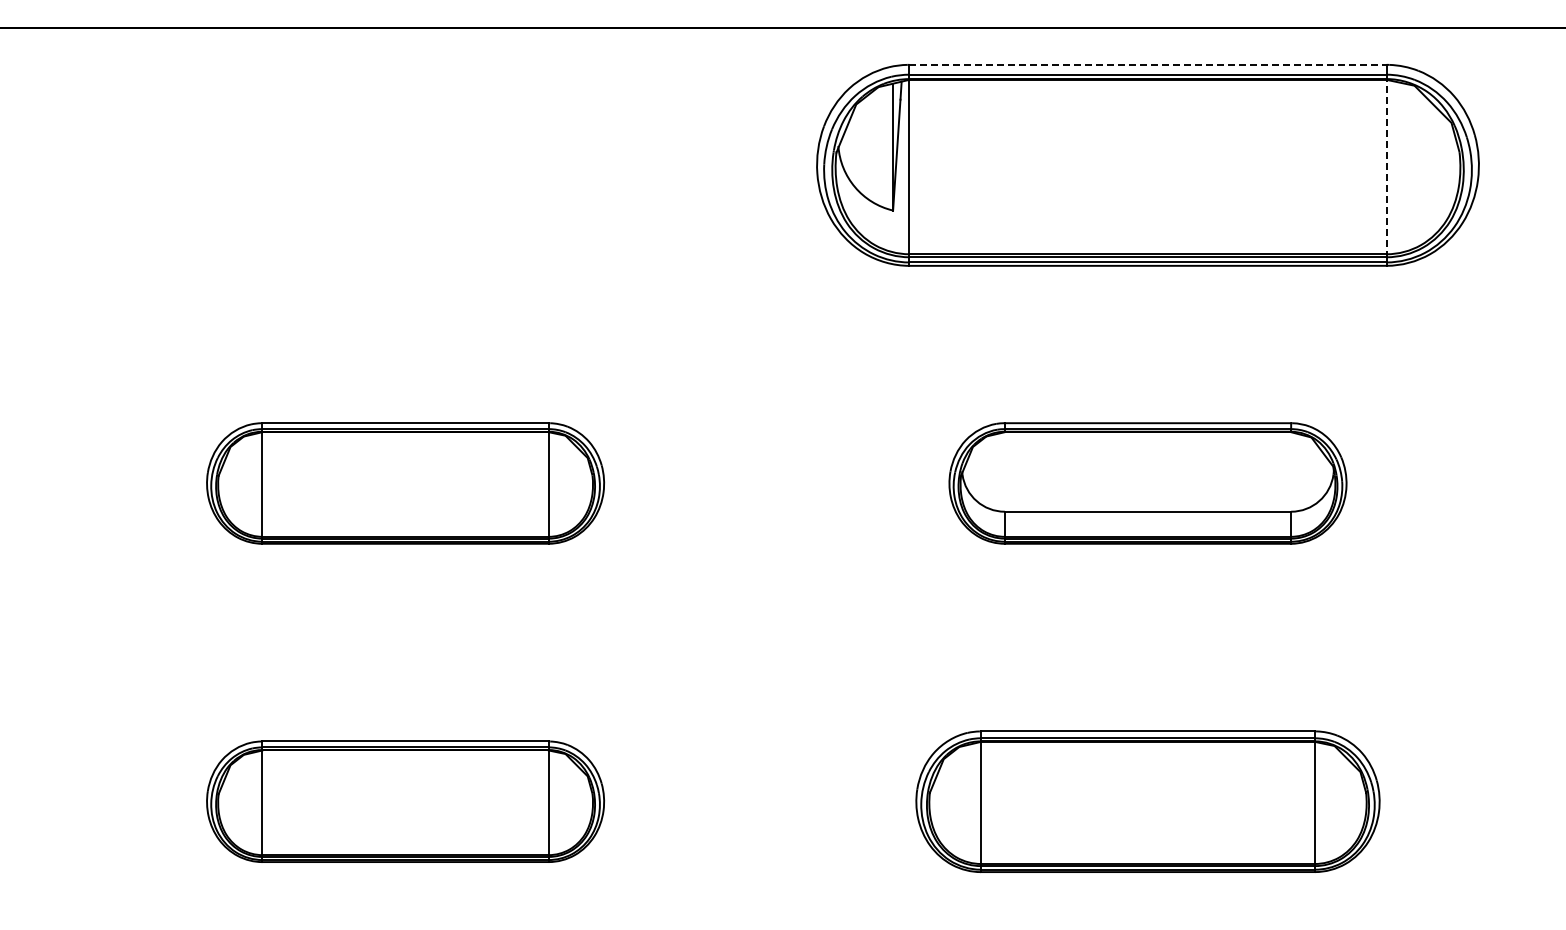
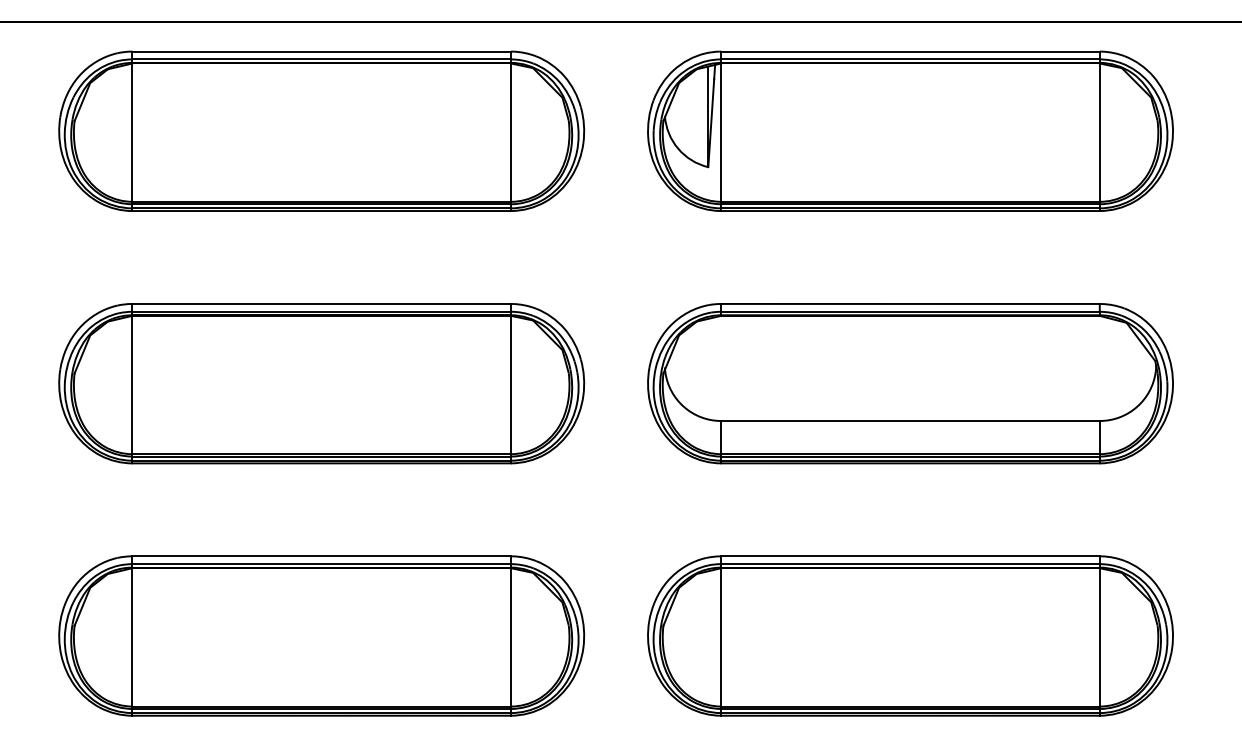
line: (1148, 64) -> (910, 51), dashed -> solid
line: (1386, 164) -> (1099, 130), dashed -> solid
part: (405, 165) -> (321, 131), added
part: (405, 483) -> (321, 383), size x1.67
part: (1147, 483) -> (910, 383), size x1.67
part: (405, 801) -> (321, 635), size x1.67
part: (1147, 801) -> (910, 635), size x1.43

